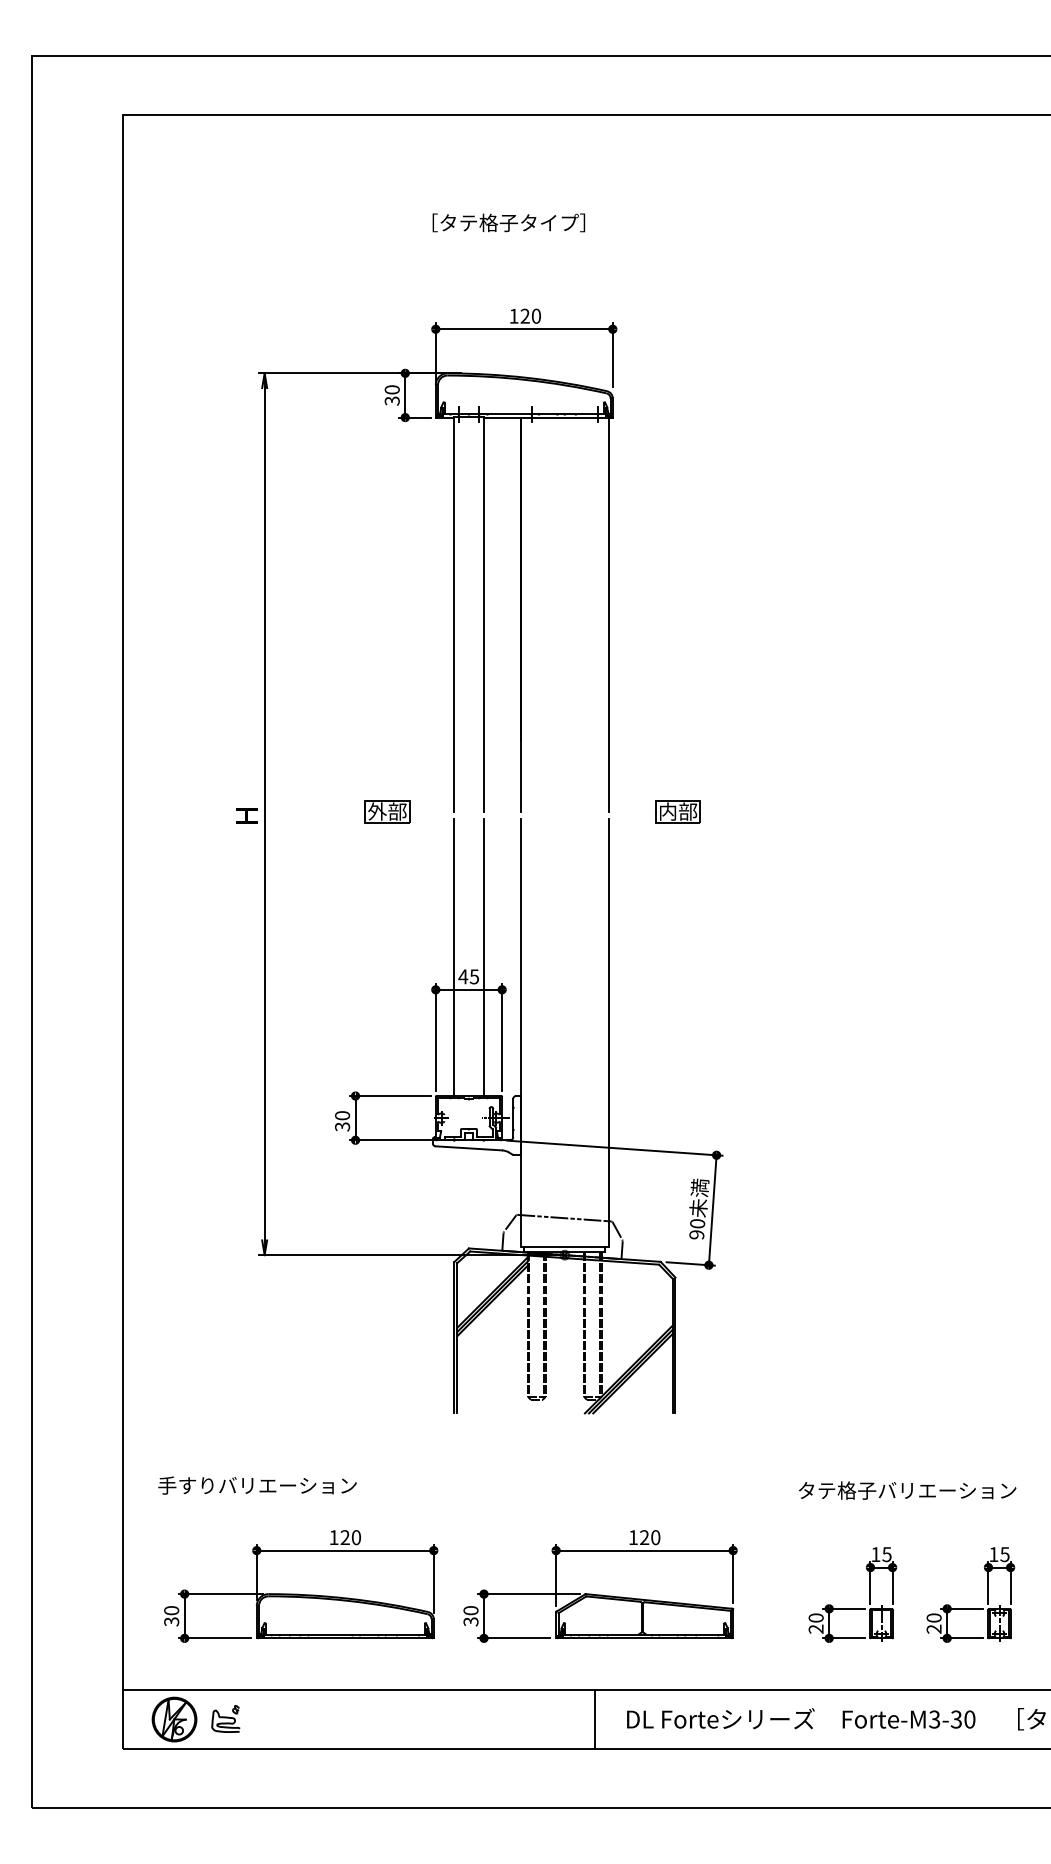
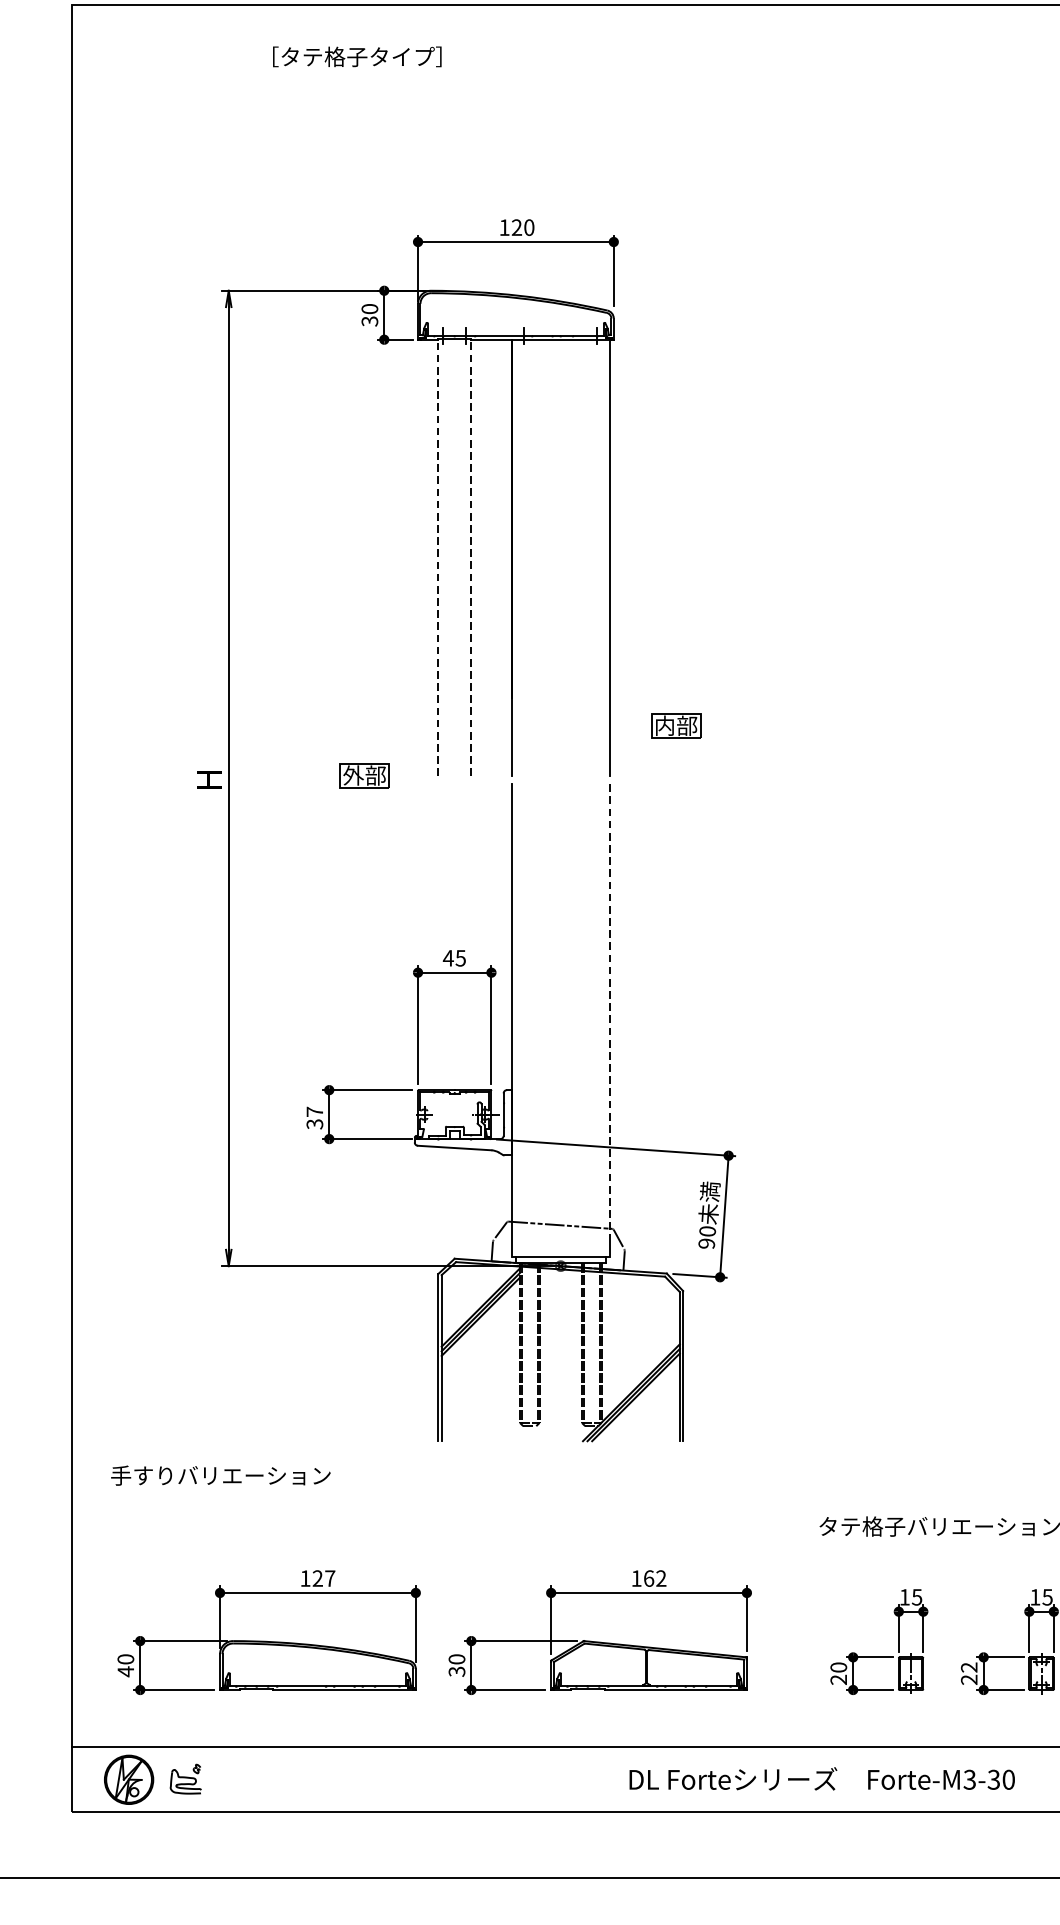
text: (508, 222) -> (356, 56), moved
line: (454, 614) -> (438, 557), solid -> dashed
line: (483, 614) -> (470, 557), solid -> dashed
part: (677, 811) -> (675, 725), moved
line: (454, 957) -> (438, 936), removed
line: (483, 957) -> (470, 936), removed
line: (609, 1023) -> (610, 1009), solid -> dashed
text: (342, 1115) -> (314, 1111), 30 -> 37
text: (257, 1485) -> (220, 1475), moved
text: (355, 1537) -> (329, 1578), 120 -> 127
text: (650, 1537) -> (655, 1578), 120 -> 162
text: (933, 1617) -> (968, 1666), 20 -> 22
text: (171, 1621) -> (125, 1671), 30 -> 40
line: (595, 1719) -> (594, 1779), removed

